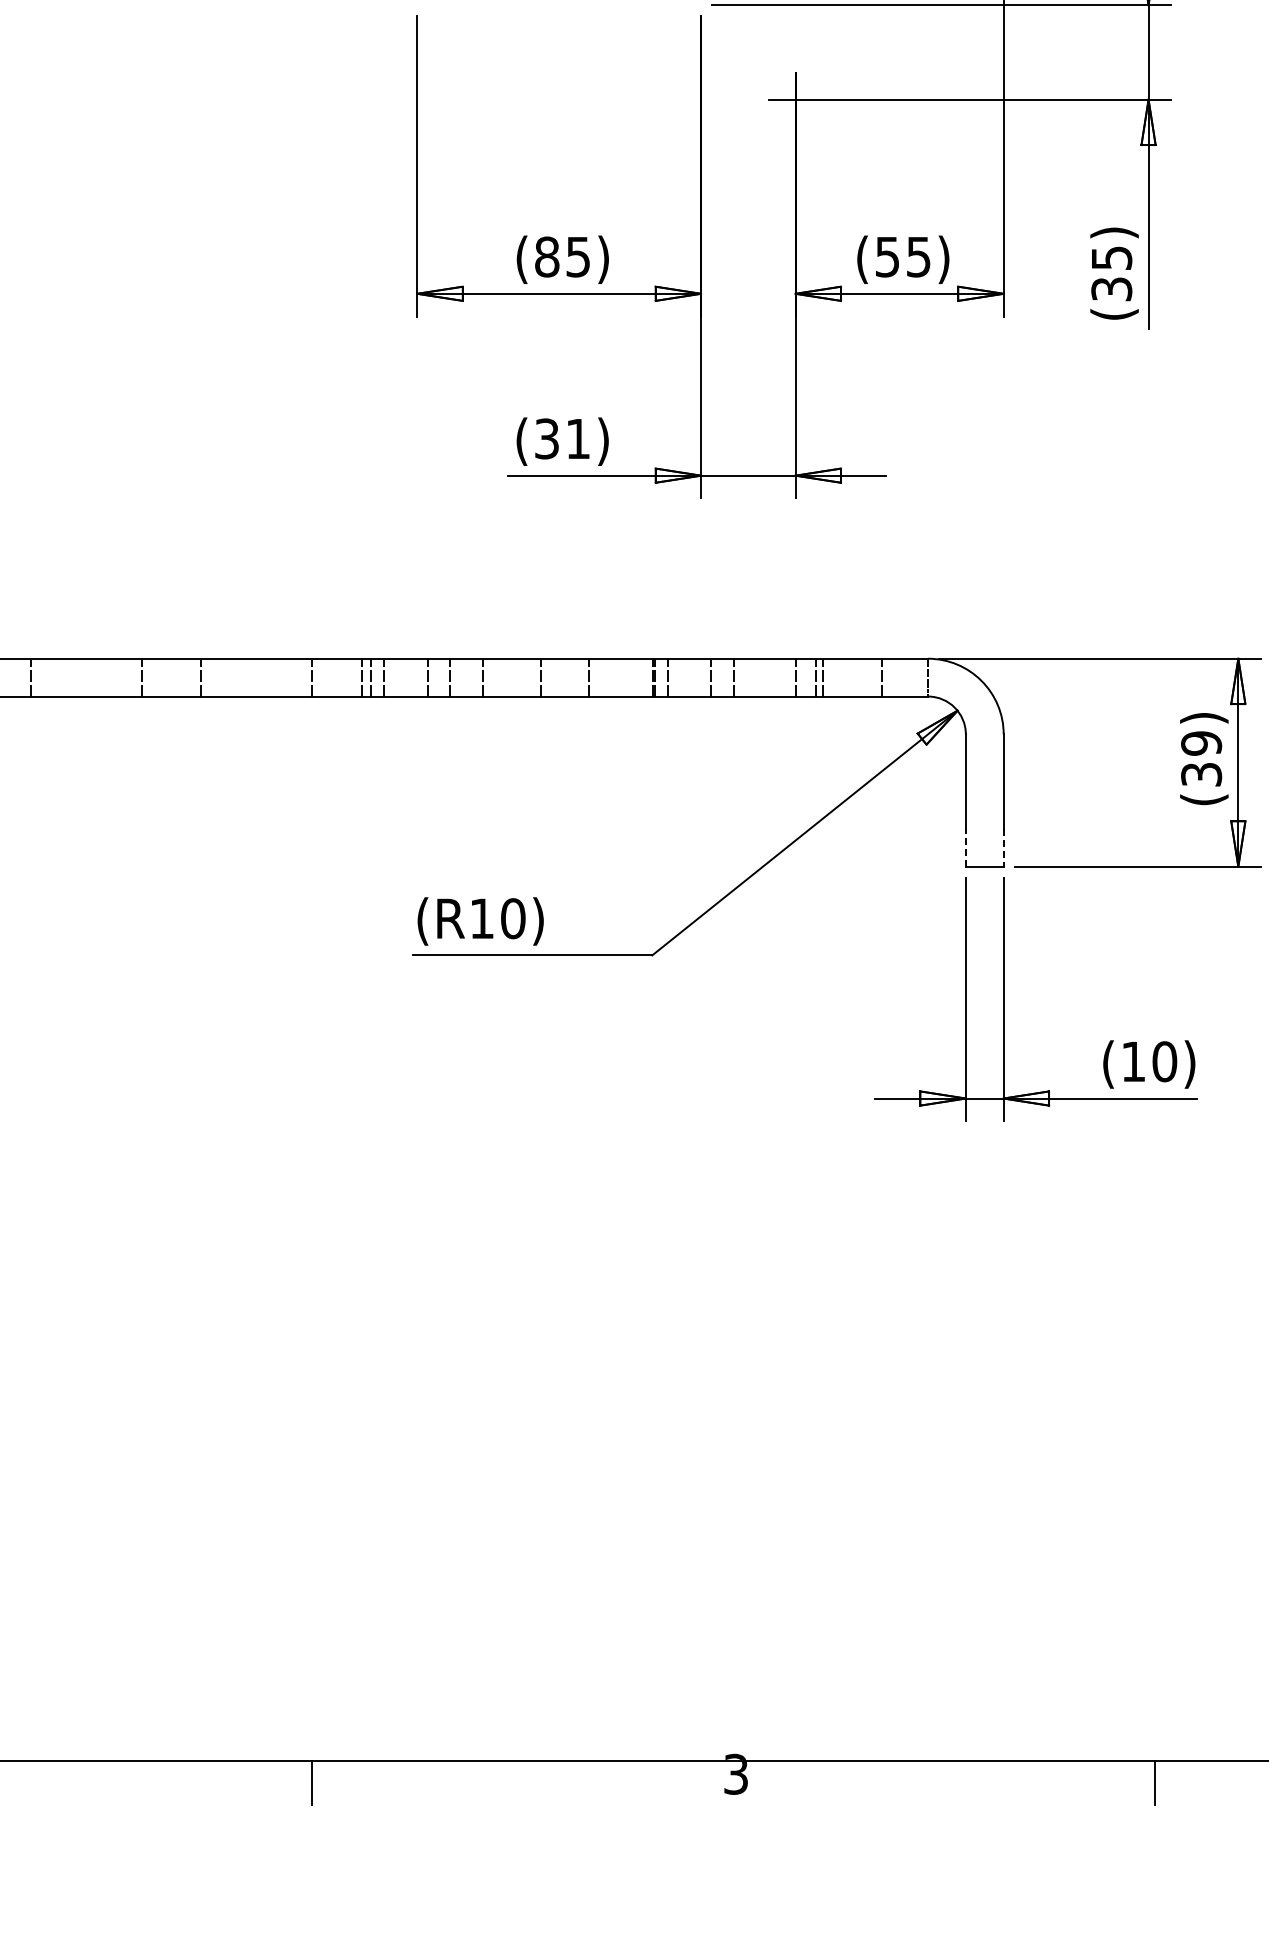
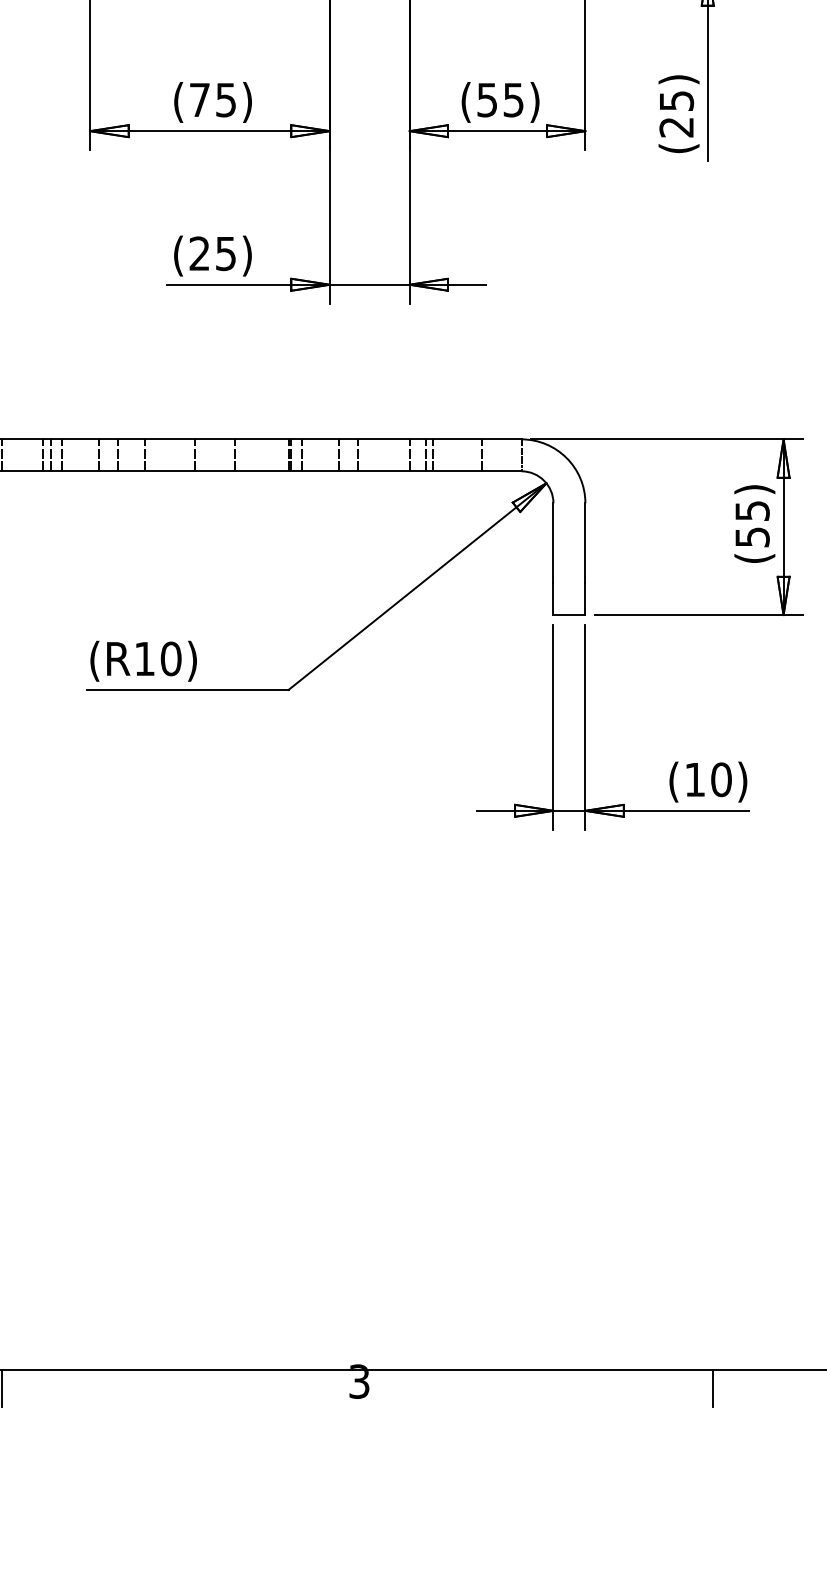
text: (547, 256) -> (200, 99), (85) -> (75)
text: (1111, 289) -> (676, 127), (35) -> (25)
text: (562, 438) -> (212, 253), (31) -> (25)
text: (1201, 758) -> (752, 523), (39) -> (55)
line: (965, 847) -> (553, 598), dashed -> solid
line: (1003, 847) -> (585, 598), dashed -> solid

